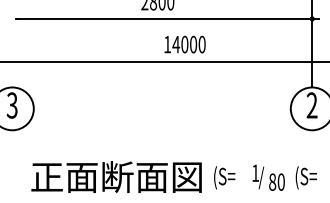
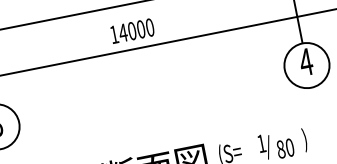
text: (184, 44) -> (131, 31), moved
text: (311, 105) -> (305, 62), 2 -> 4
text: (305, 177) -> (314, 137), (S= -> )

